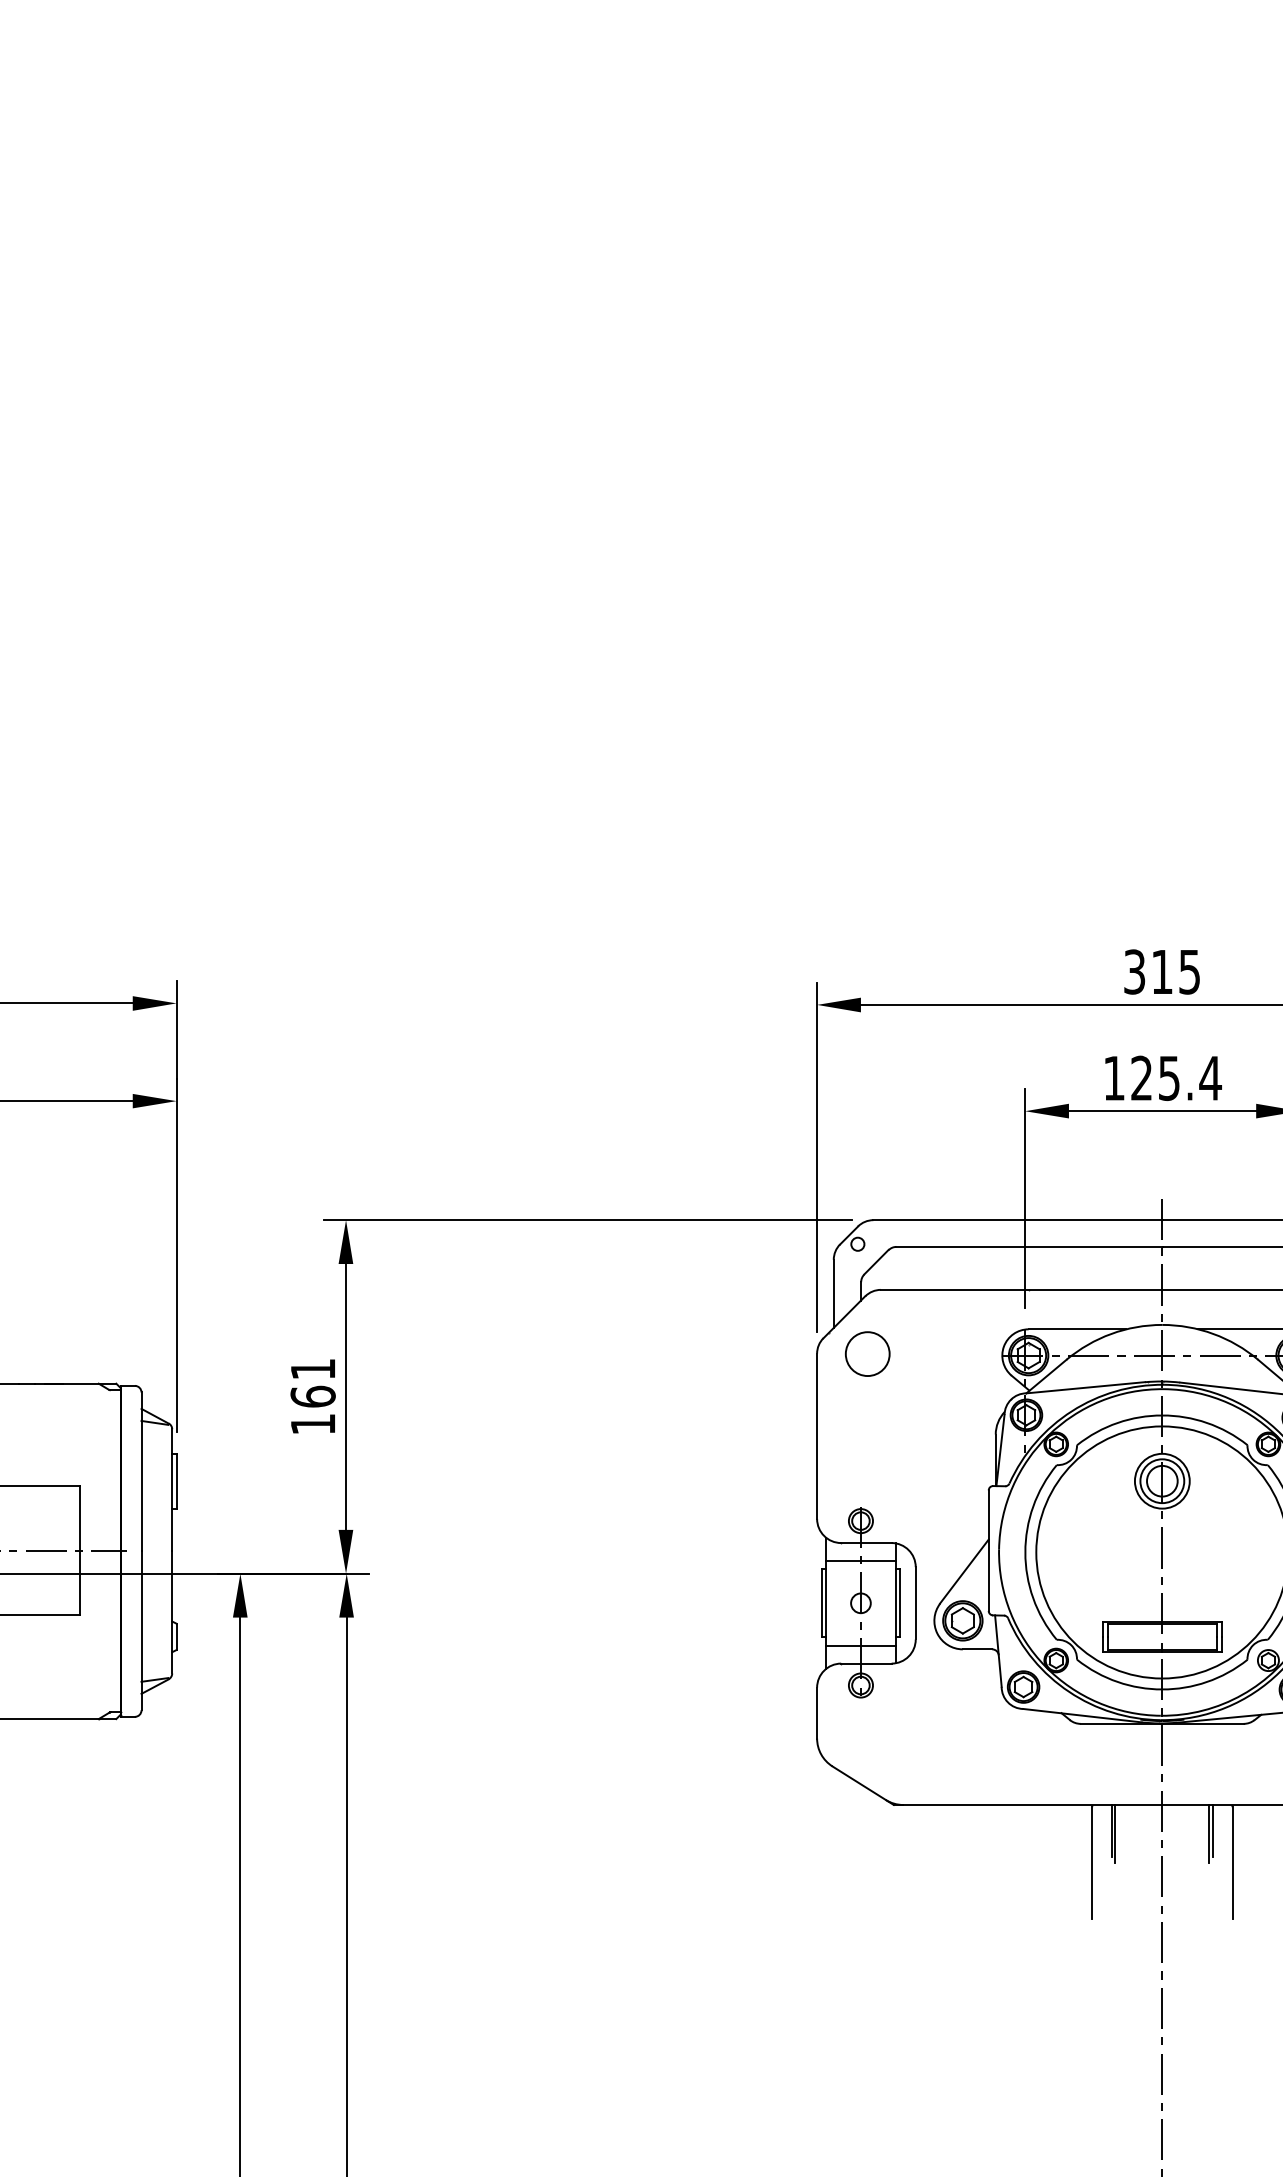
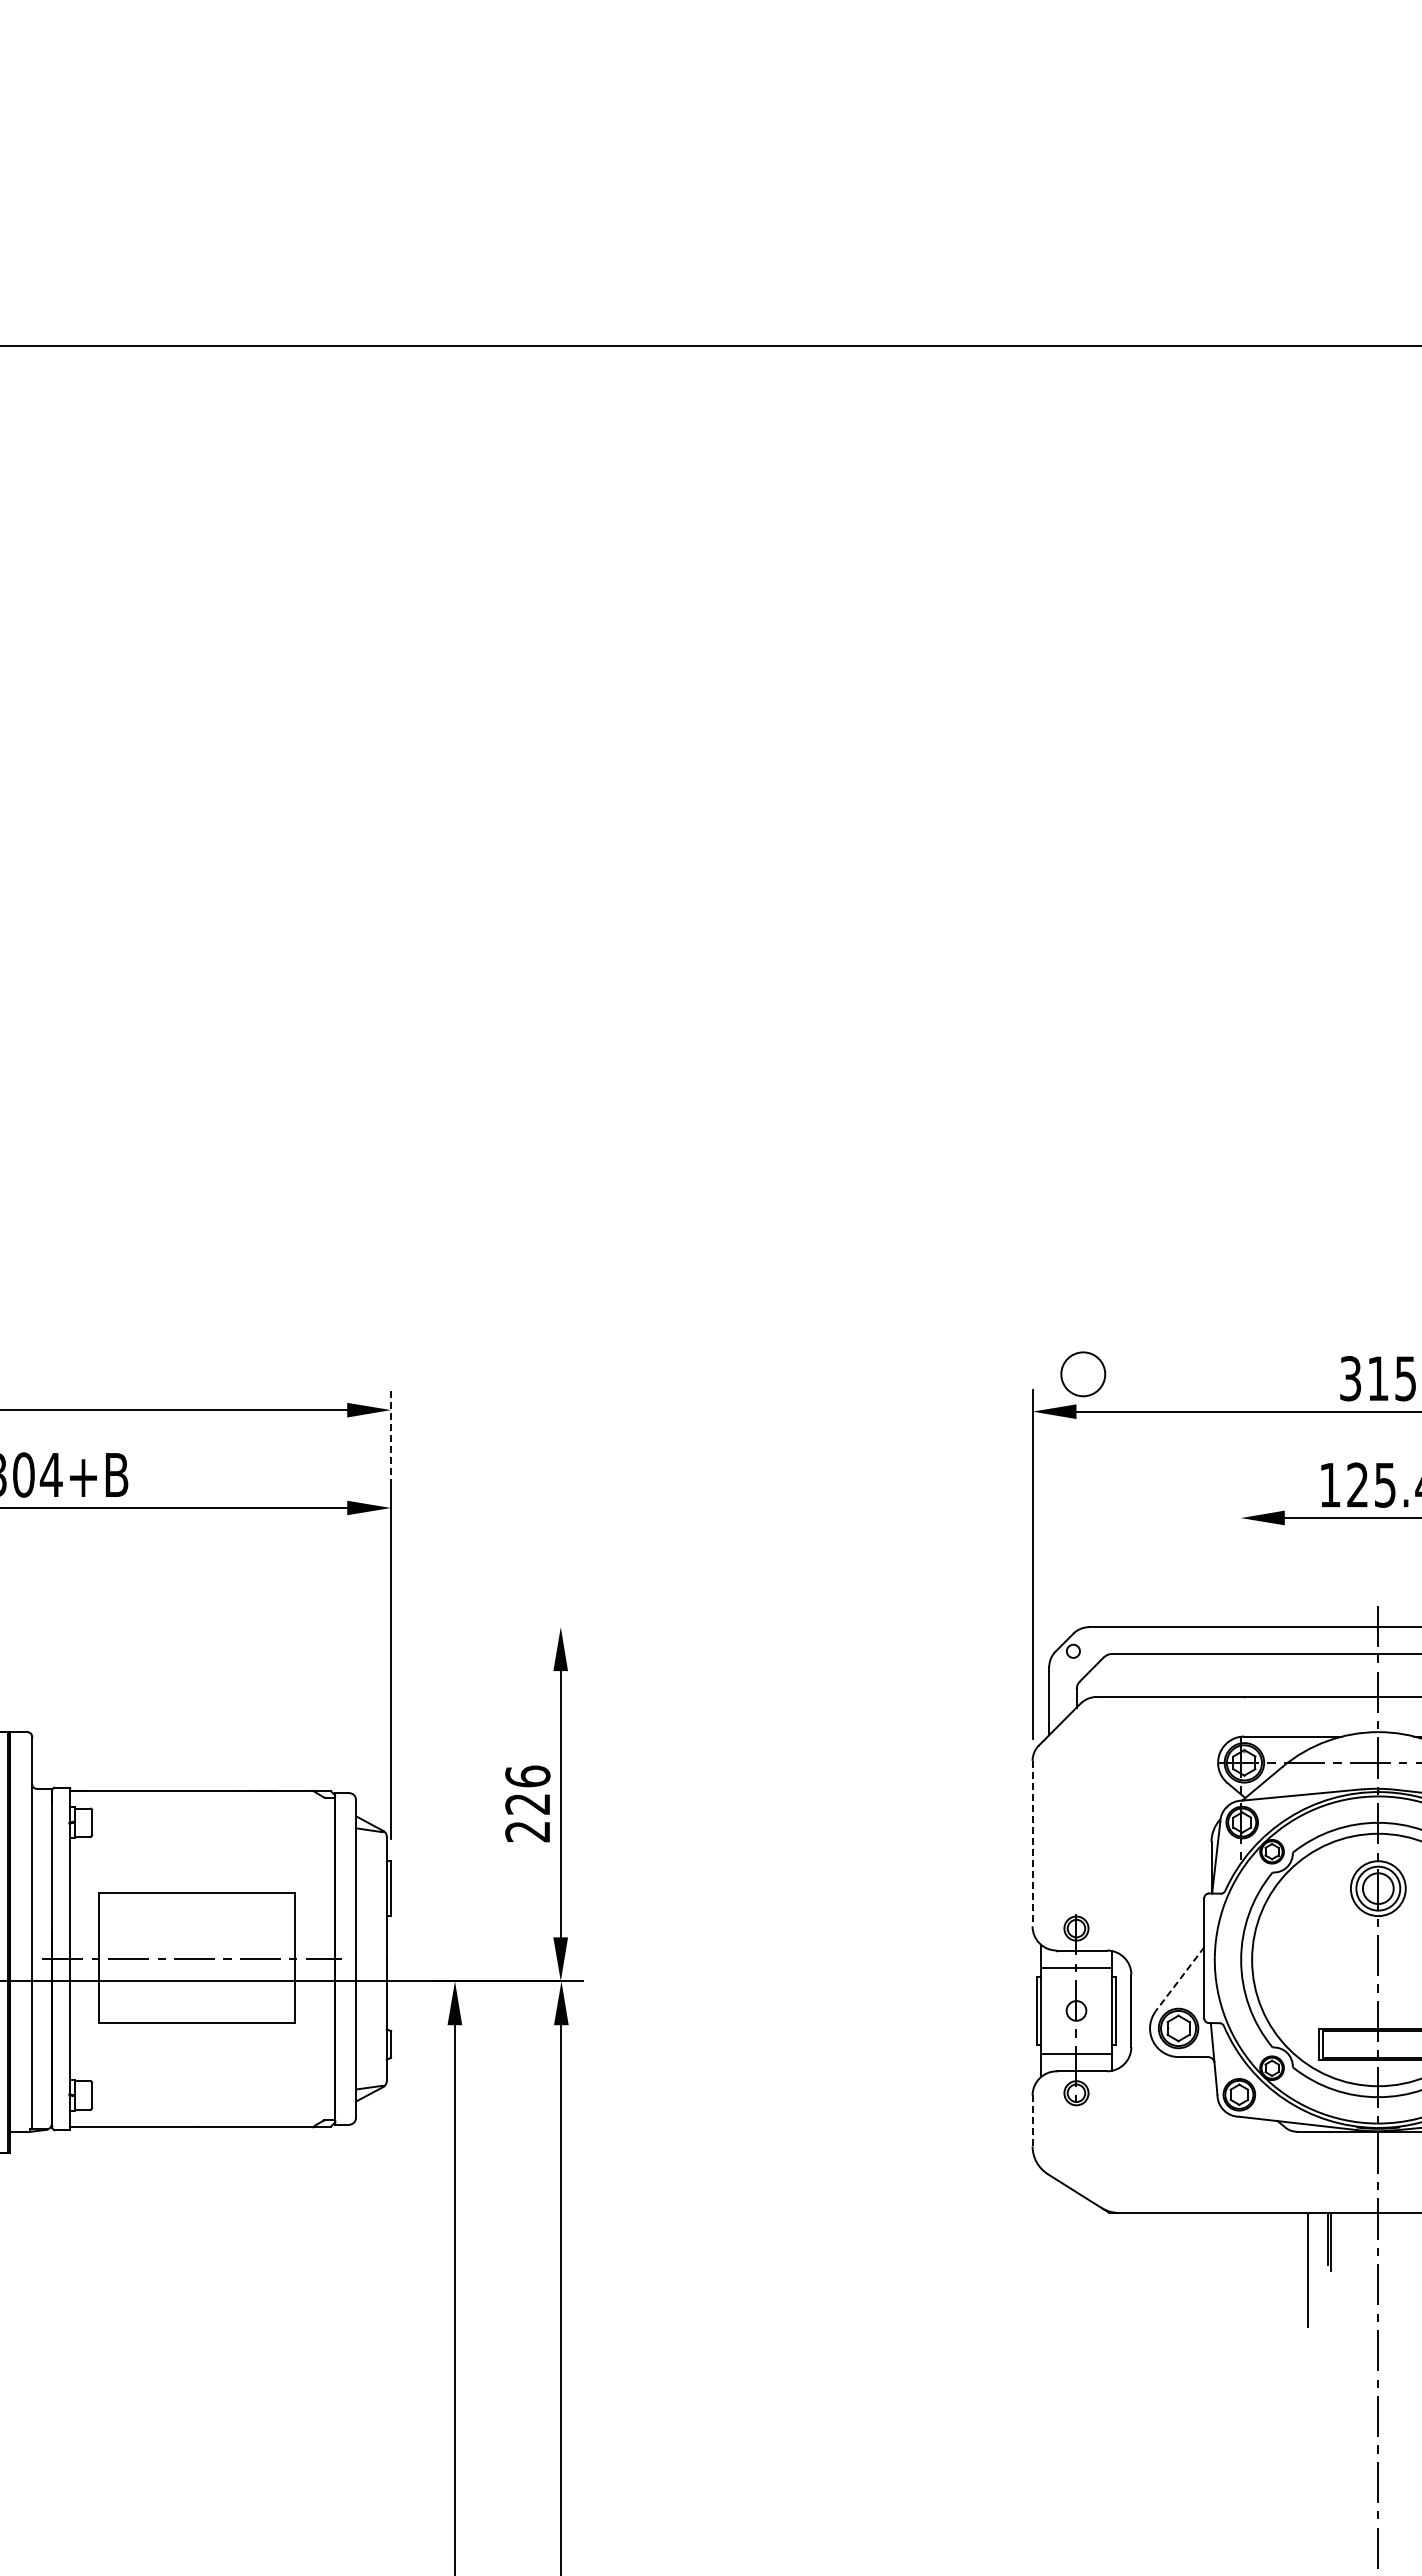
line: (176, 1030) -> (391, 1437), solid -> dashed
line: (1024, 1198) -> (1240, 1605), removed
line: (587, 1220) -> (802, 1627), removed
circle: (867, 1354) -> (1083, 1374), moved
text: (312, 1396) -> (527, 1803), 161 -> 226
line: (817, 1436) -> (1032, 1843), solid -> dashed
line: (963, 1571) -> (1179, 1979), solid -> dashed
line: (817, 1713) -> (1032, 2121), solid -> dashed

